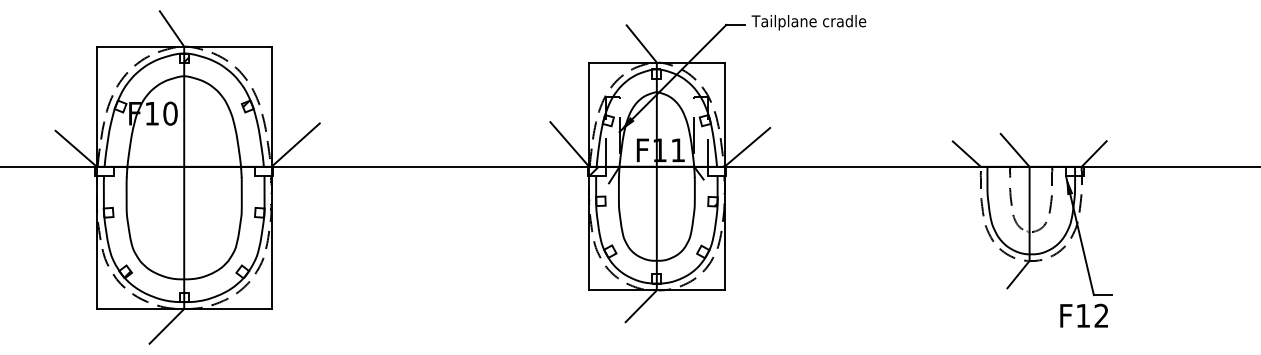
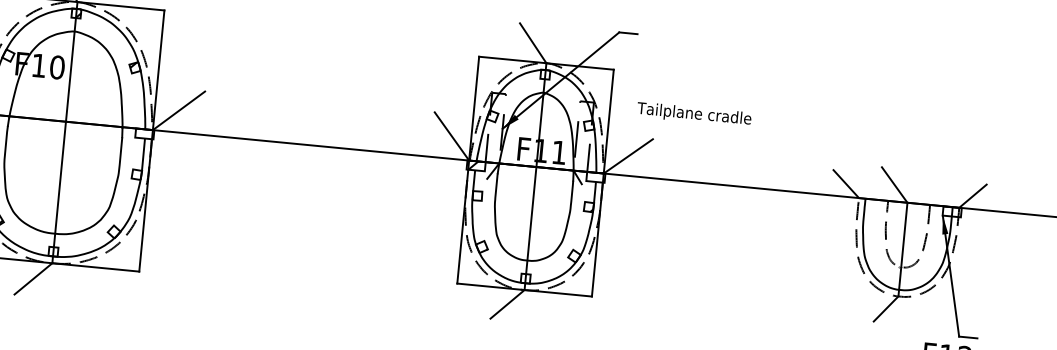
text: (808, 22) -> (693, 114), moved

